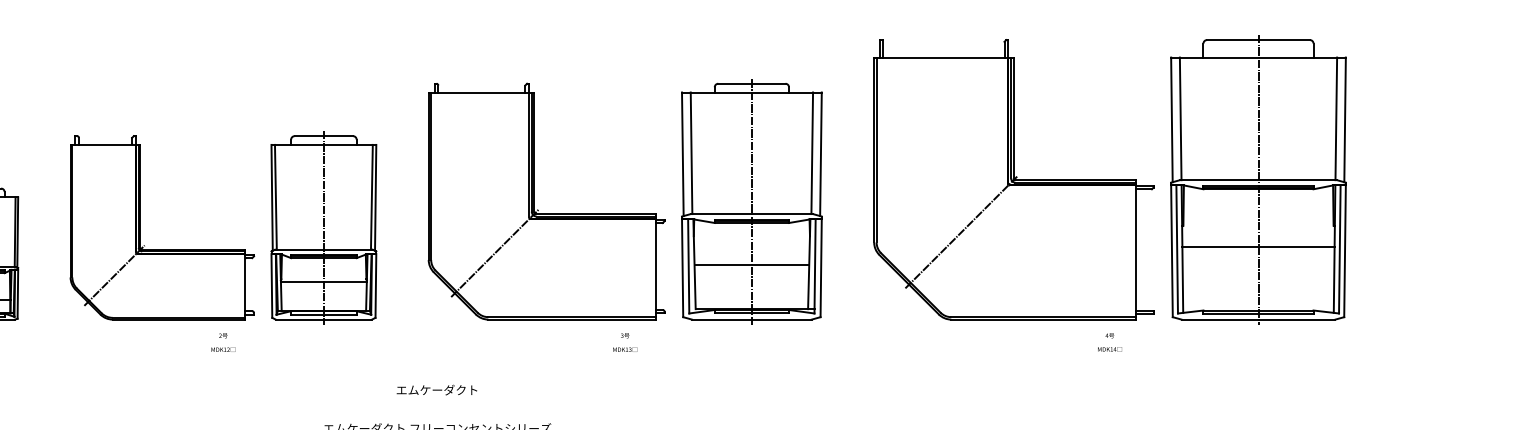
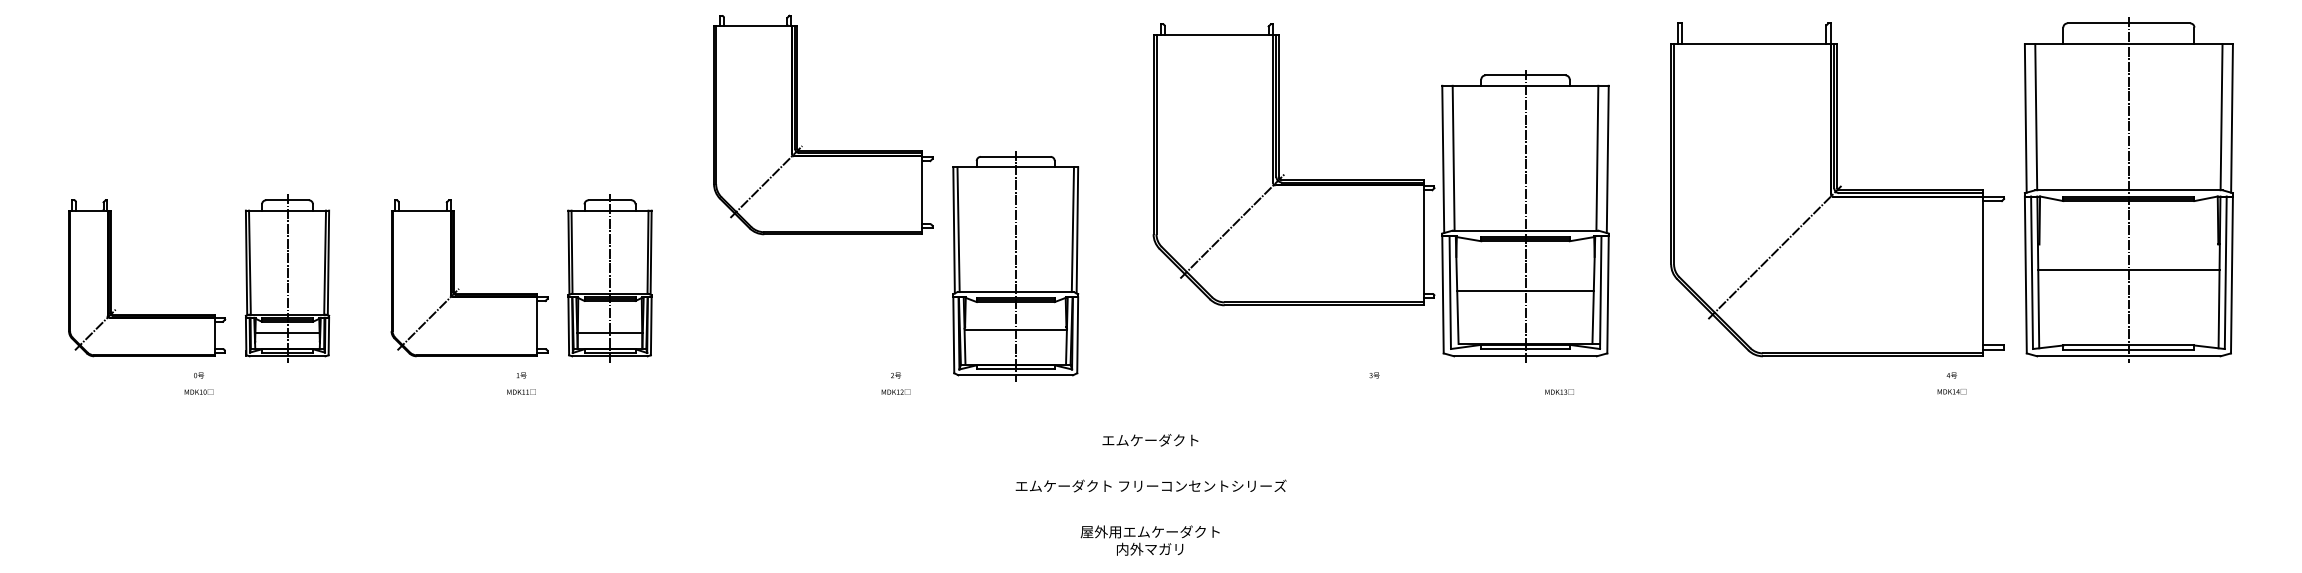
part: (538, 209) -> (1284, 174), moved
part: (140, 227) -> (797, 124), moved
part: (323, 228) -> (1015, 266), moved
text: (625, 349) -> (1559, 391), moved

